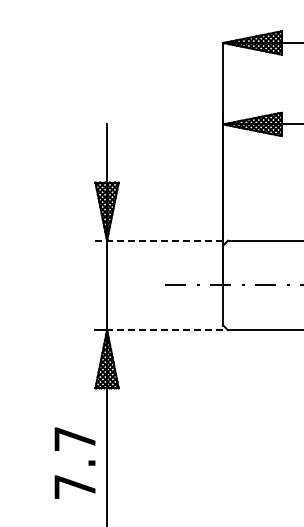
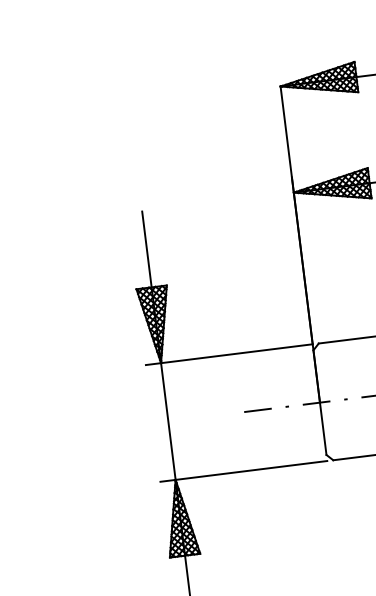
line: (159, 240) -> (229, 354), dashed -> solid
line: (164, 330) -> (250, 470), dashed -> solid

